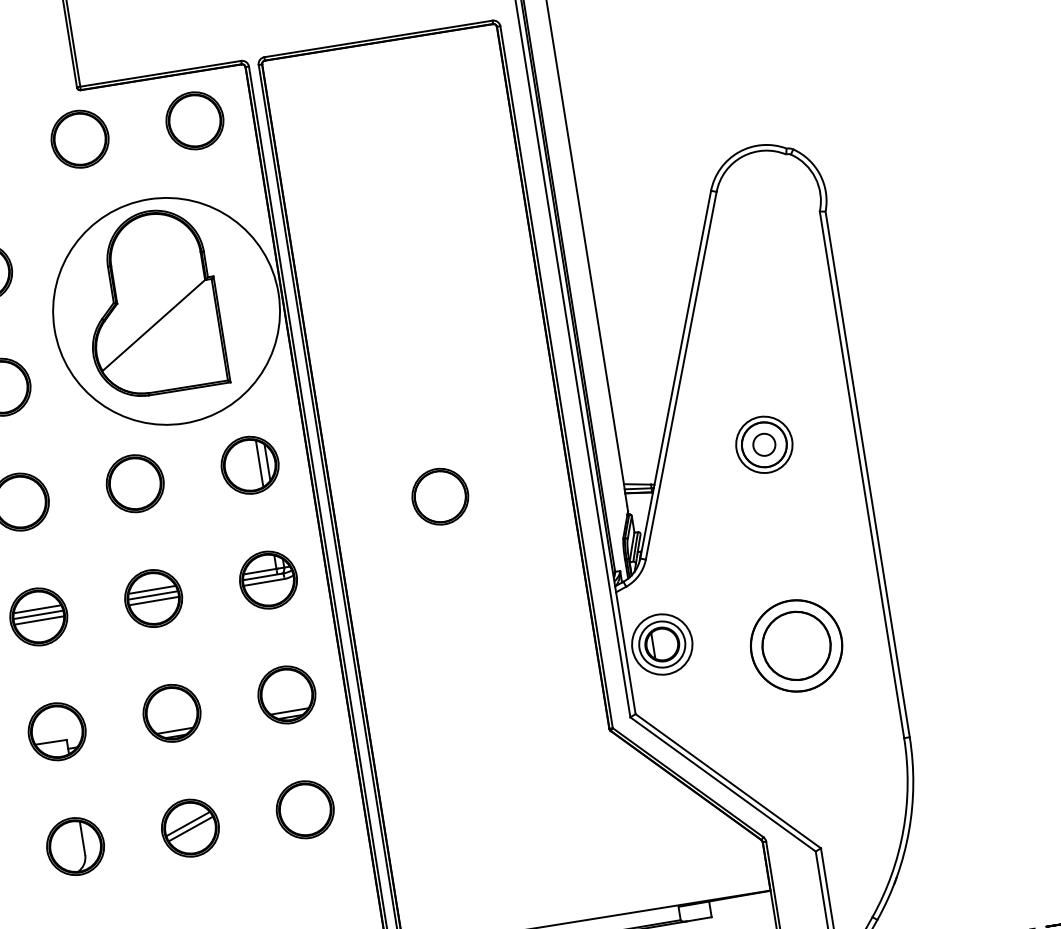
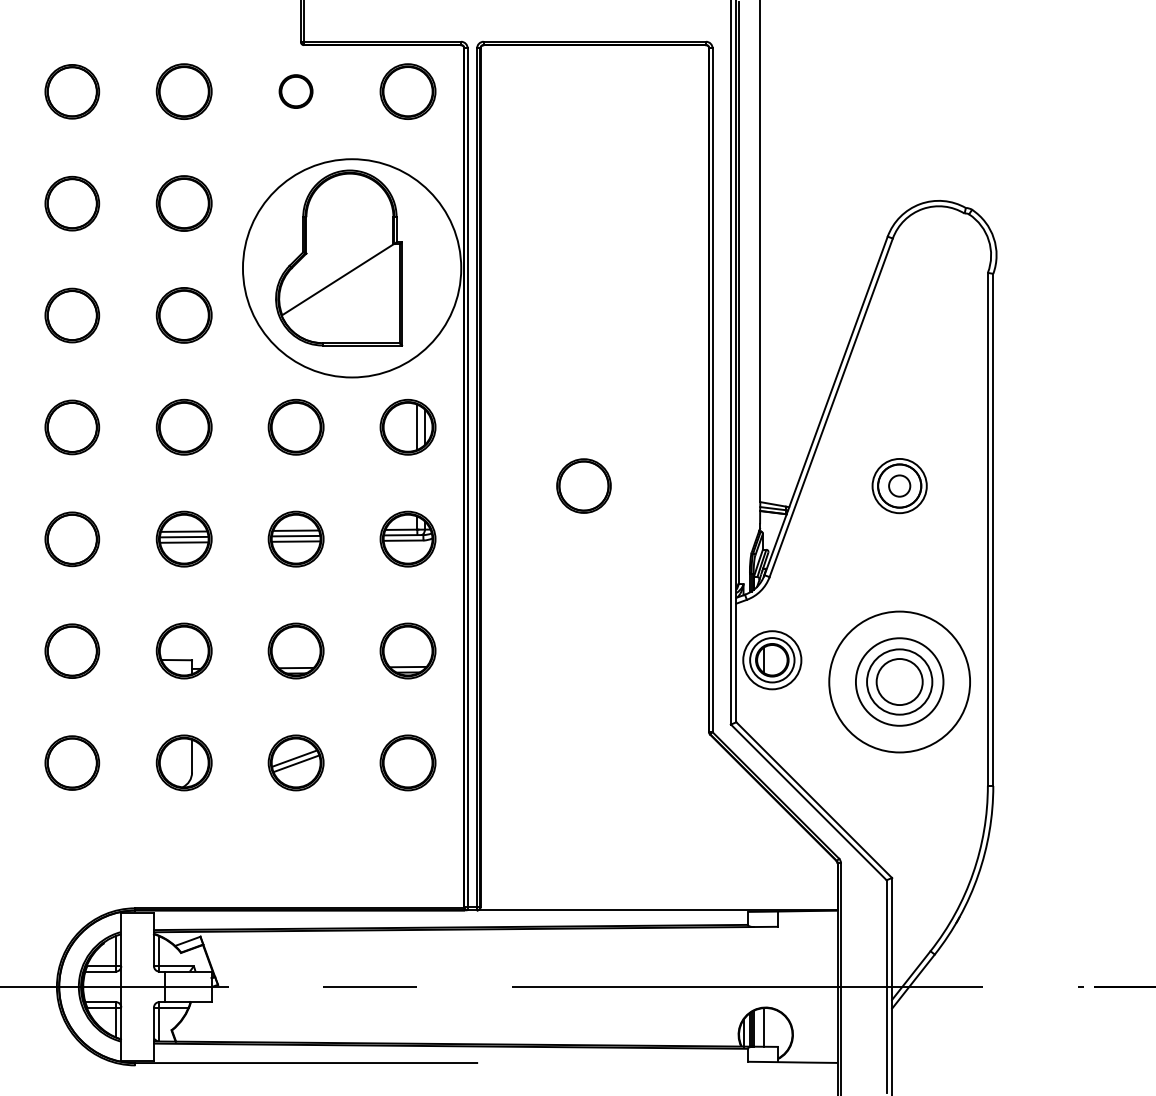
part: (79, 139) -> (295, 91), size x0.6
circle: (796, 645) -> (899, 681), size x0.7
circle: (796, 646) -> (899, 682), size x1.6

